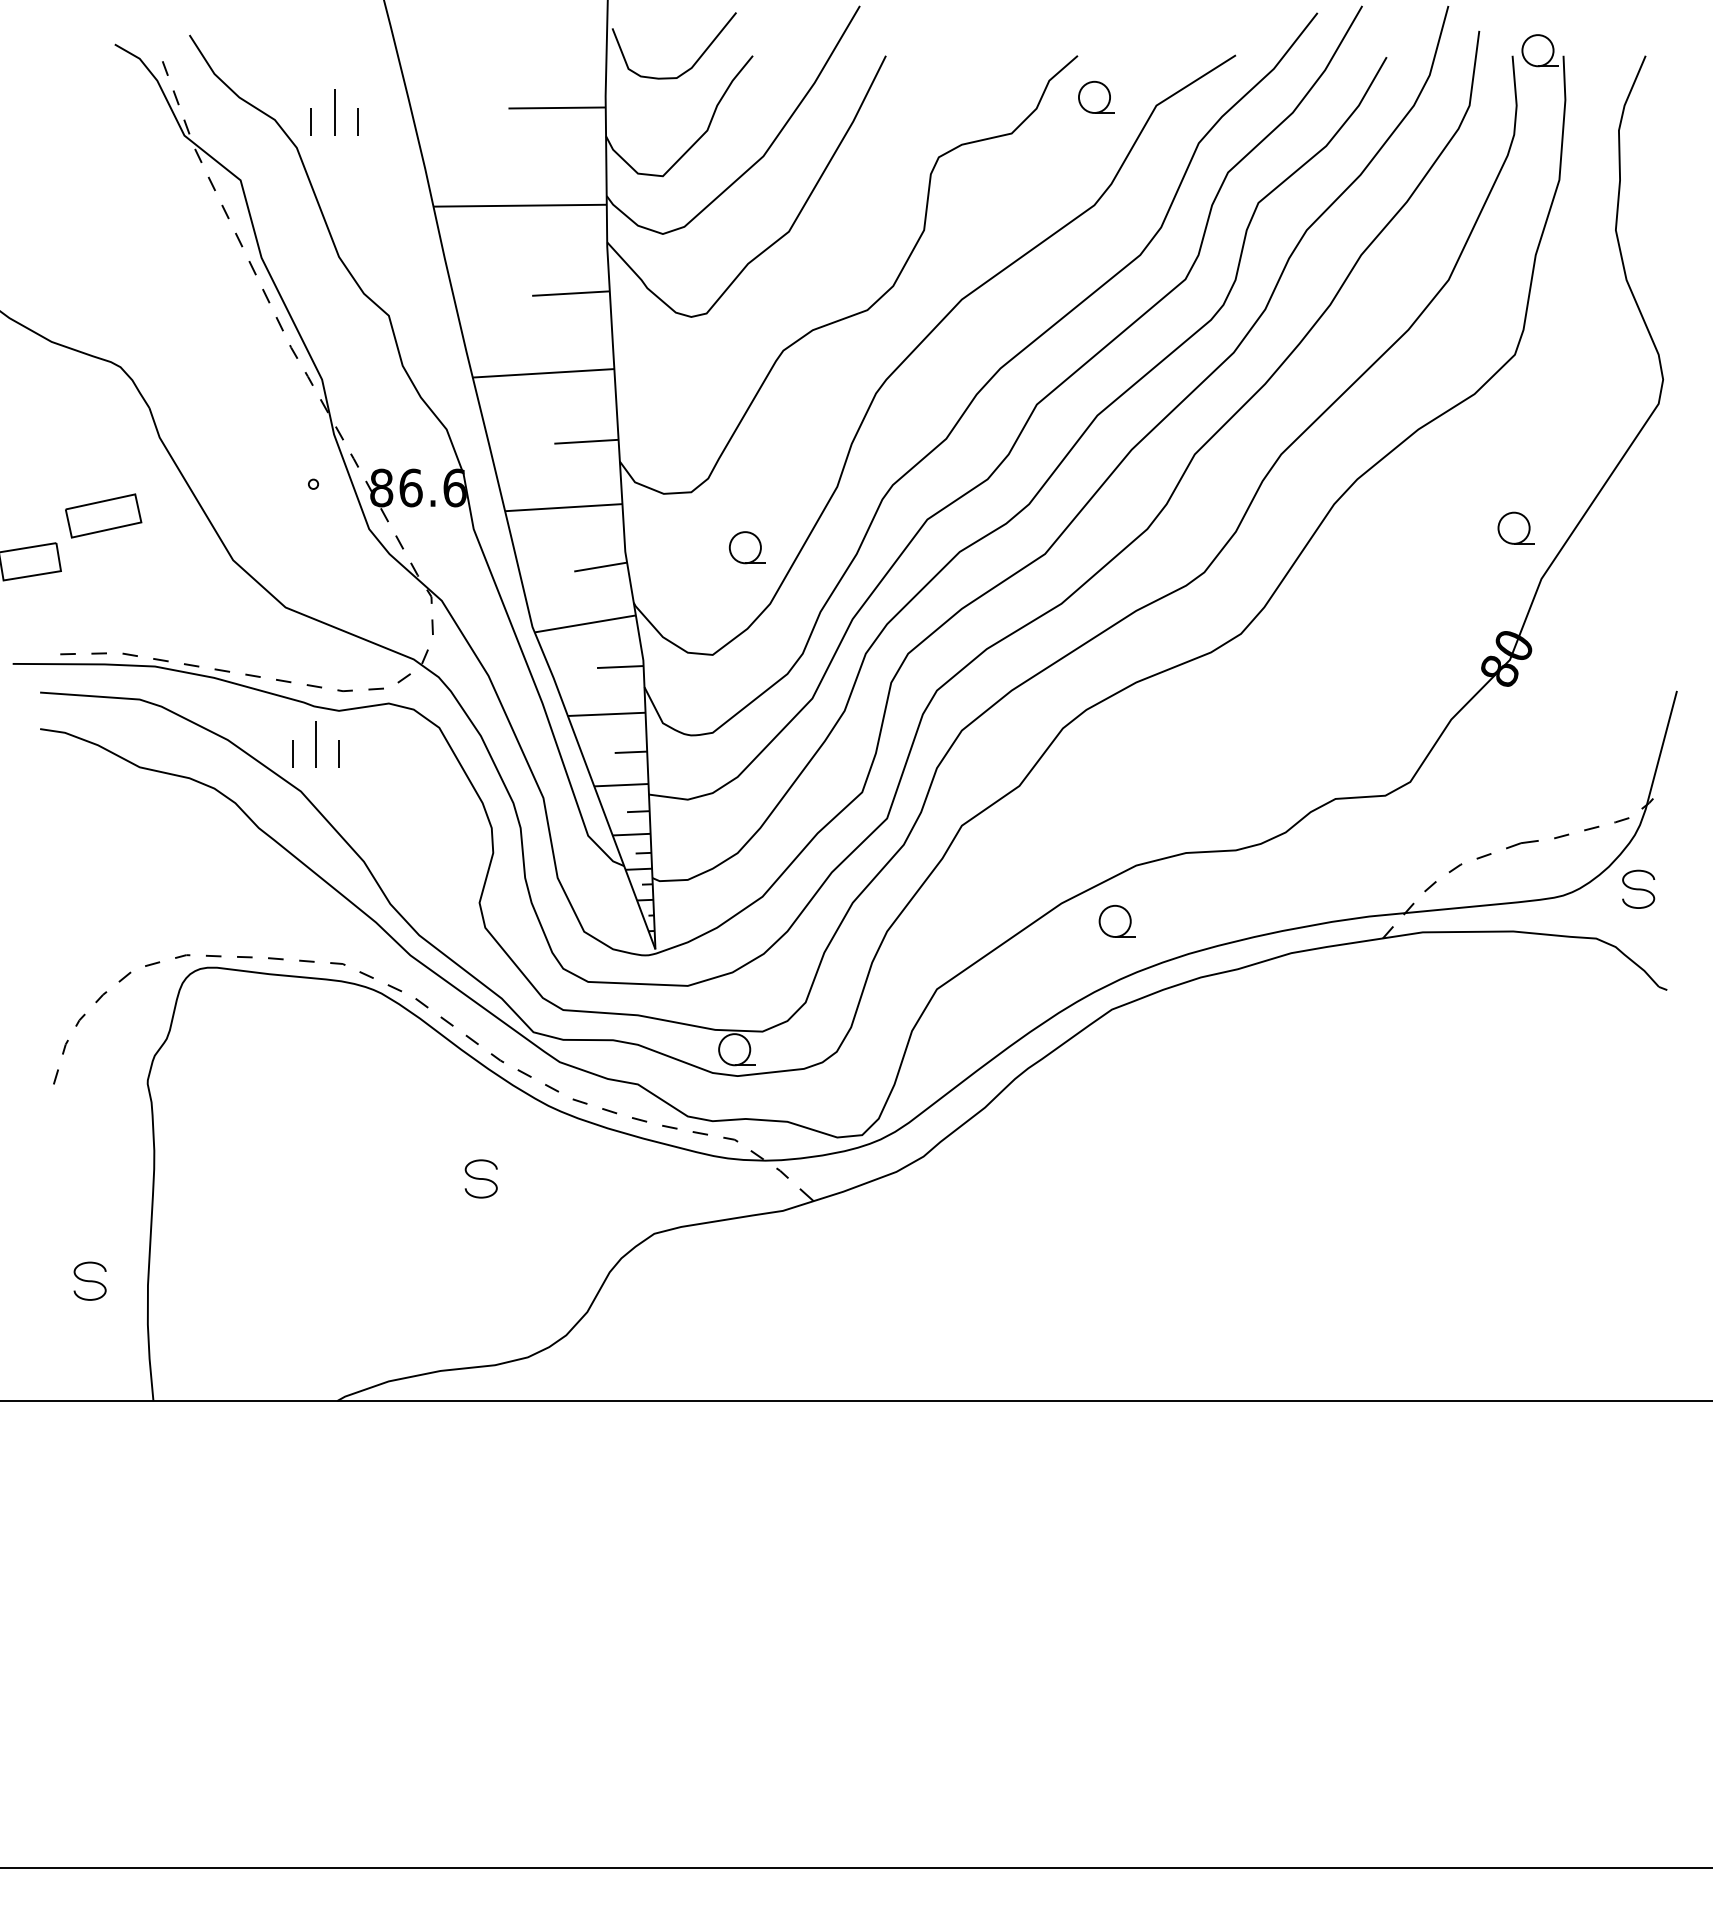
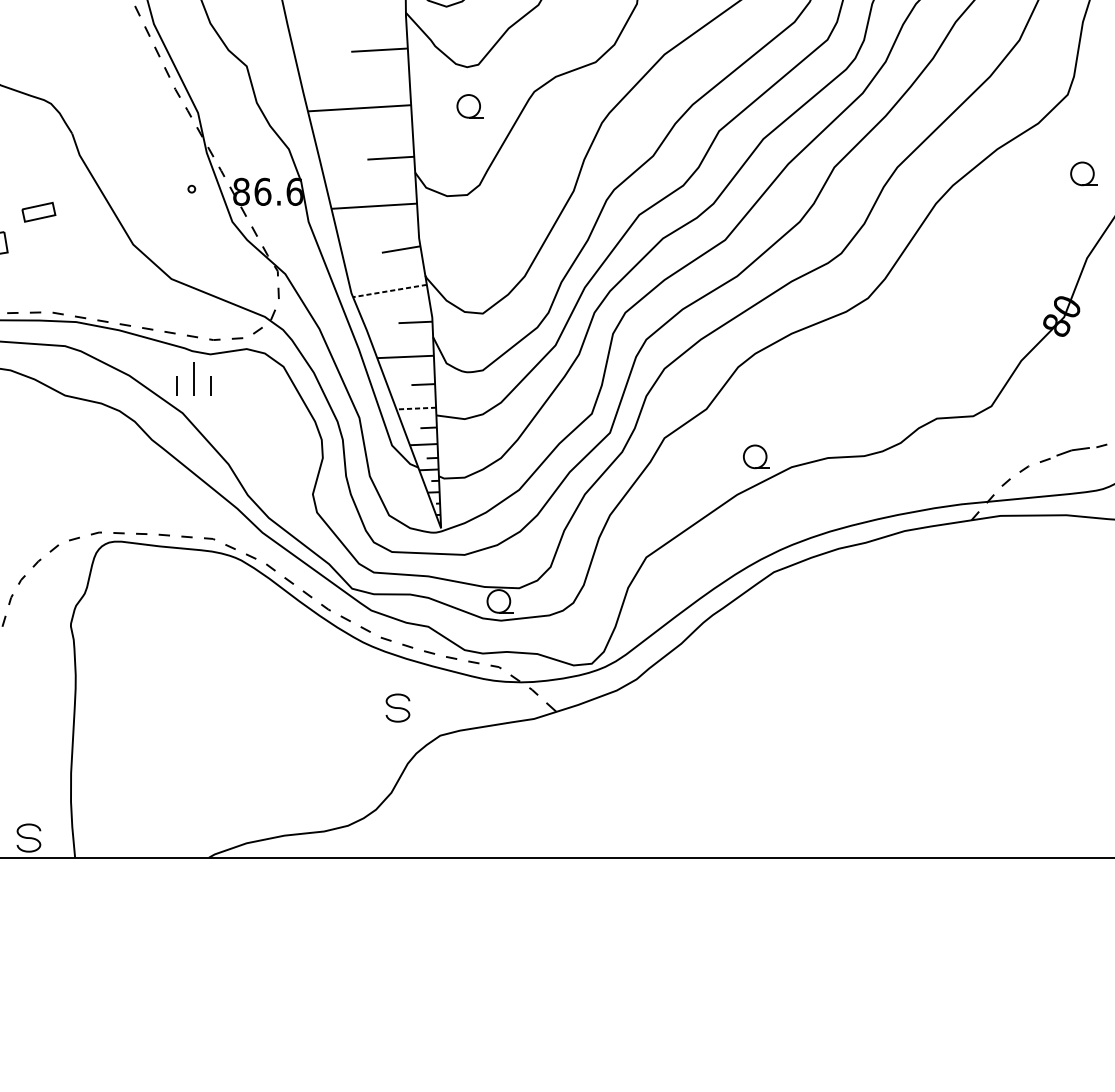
part: (103, 515) -> (38, 211), size x0.6
part: (1515, 527) -> (1083, 173), moved
part: (746, 547) -> (469, 106), moved
line: (584, 624) -> (389, 291), solid -> dashed
line: (620, 785) -> (415, 408), solid -> dashed
part: (1522, 844) -> (1073, 451), size x1.4
part: (1116, 920) -> (756, 456), moved
part: (480, 1178) -> (397, 707), moved
part: (89, 1280) -> (28, 837), moved

